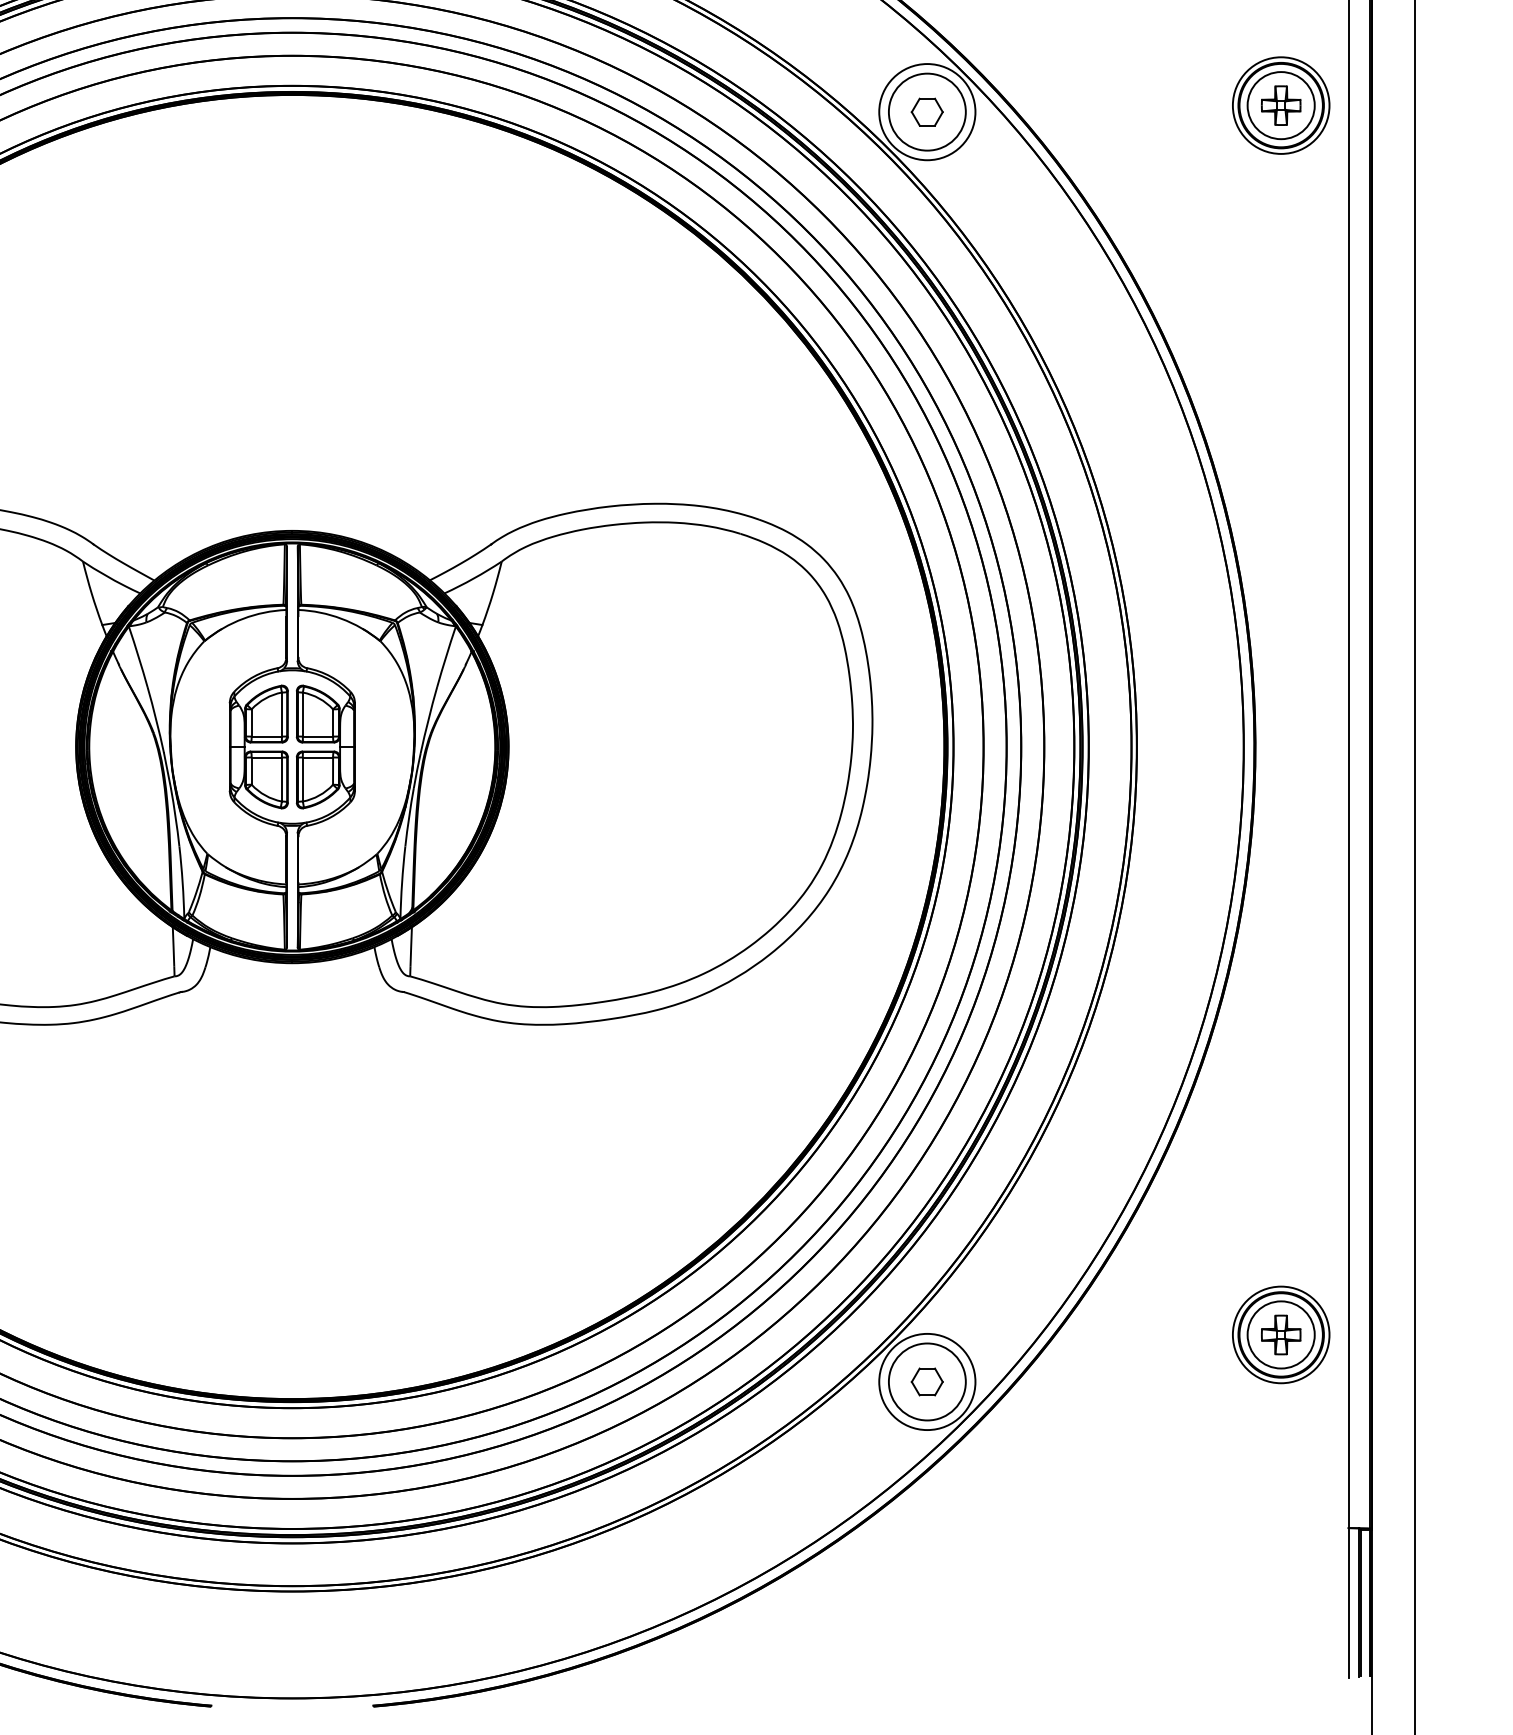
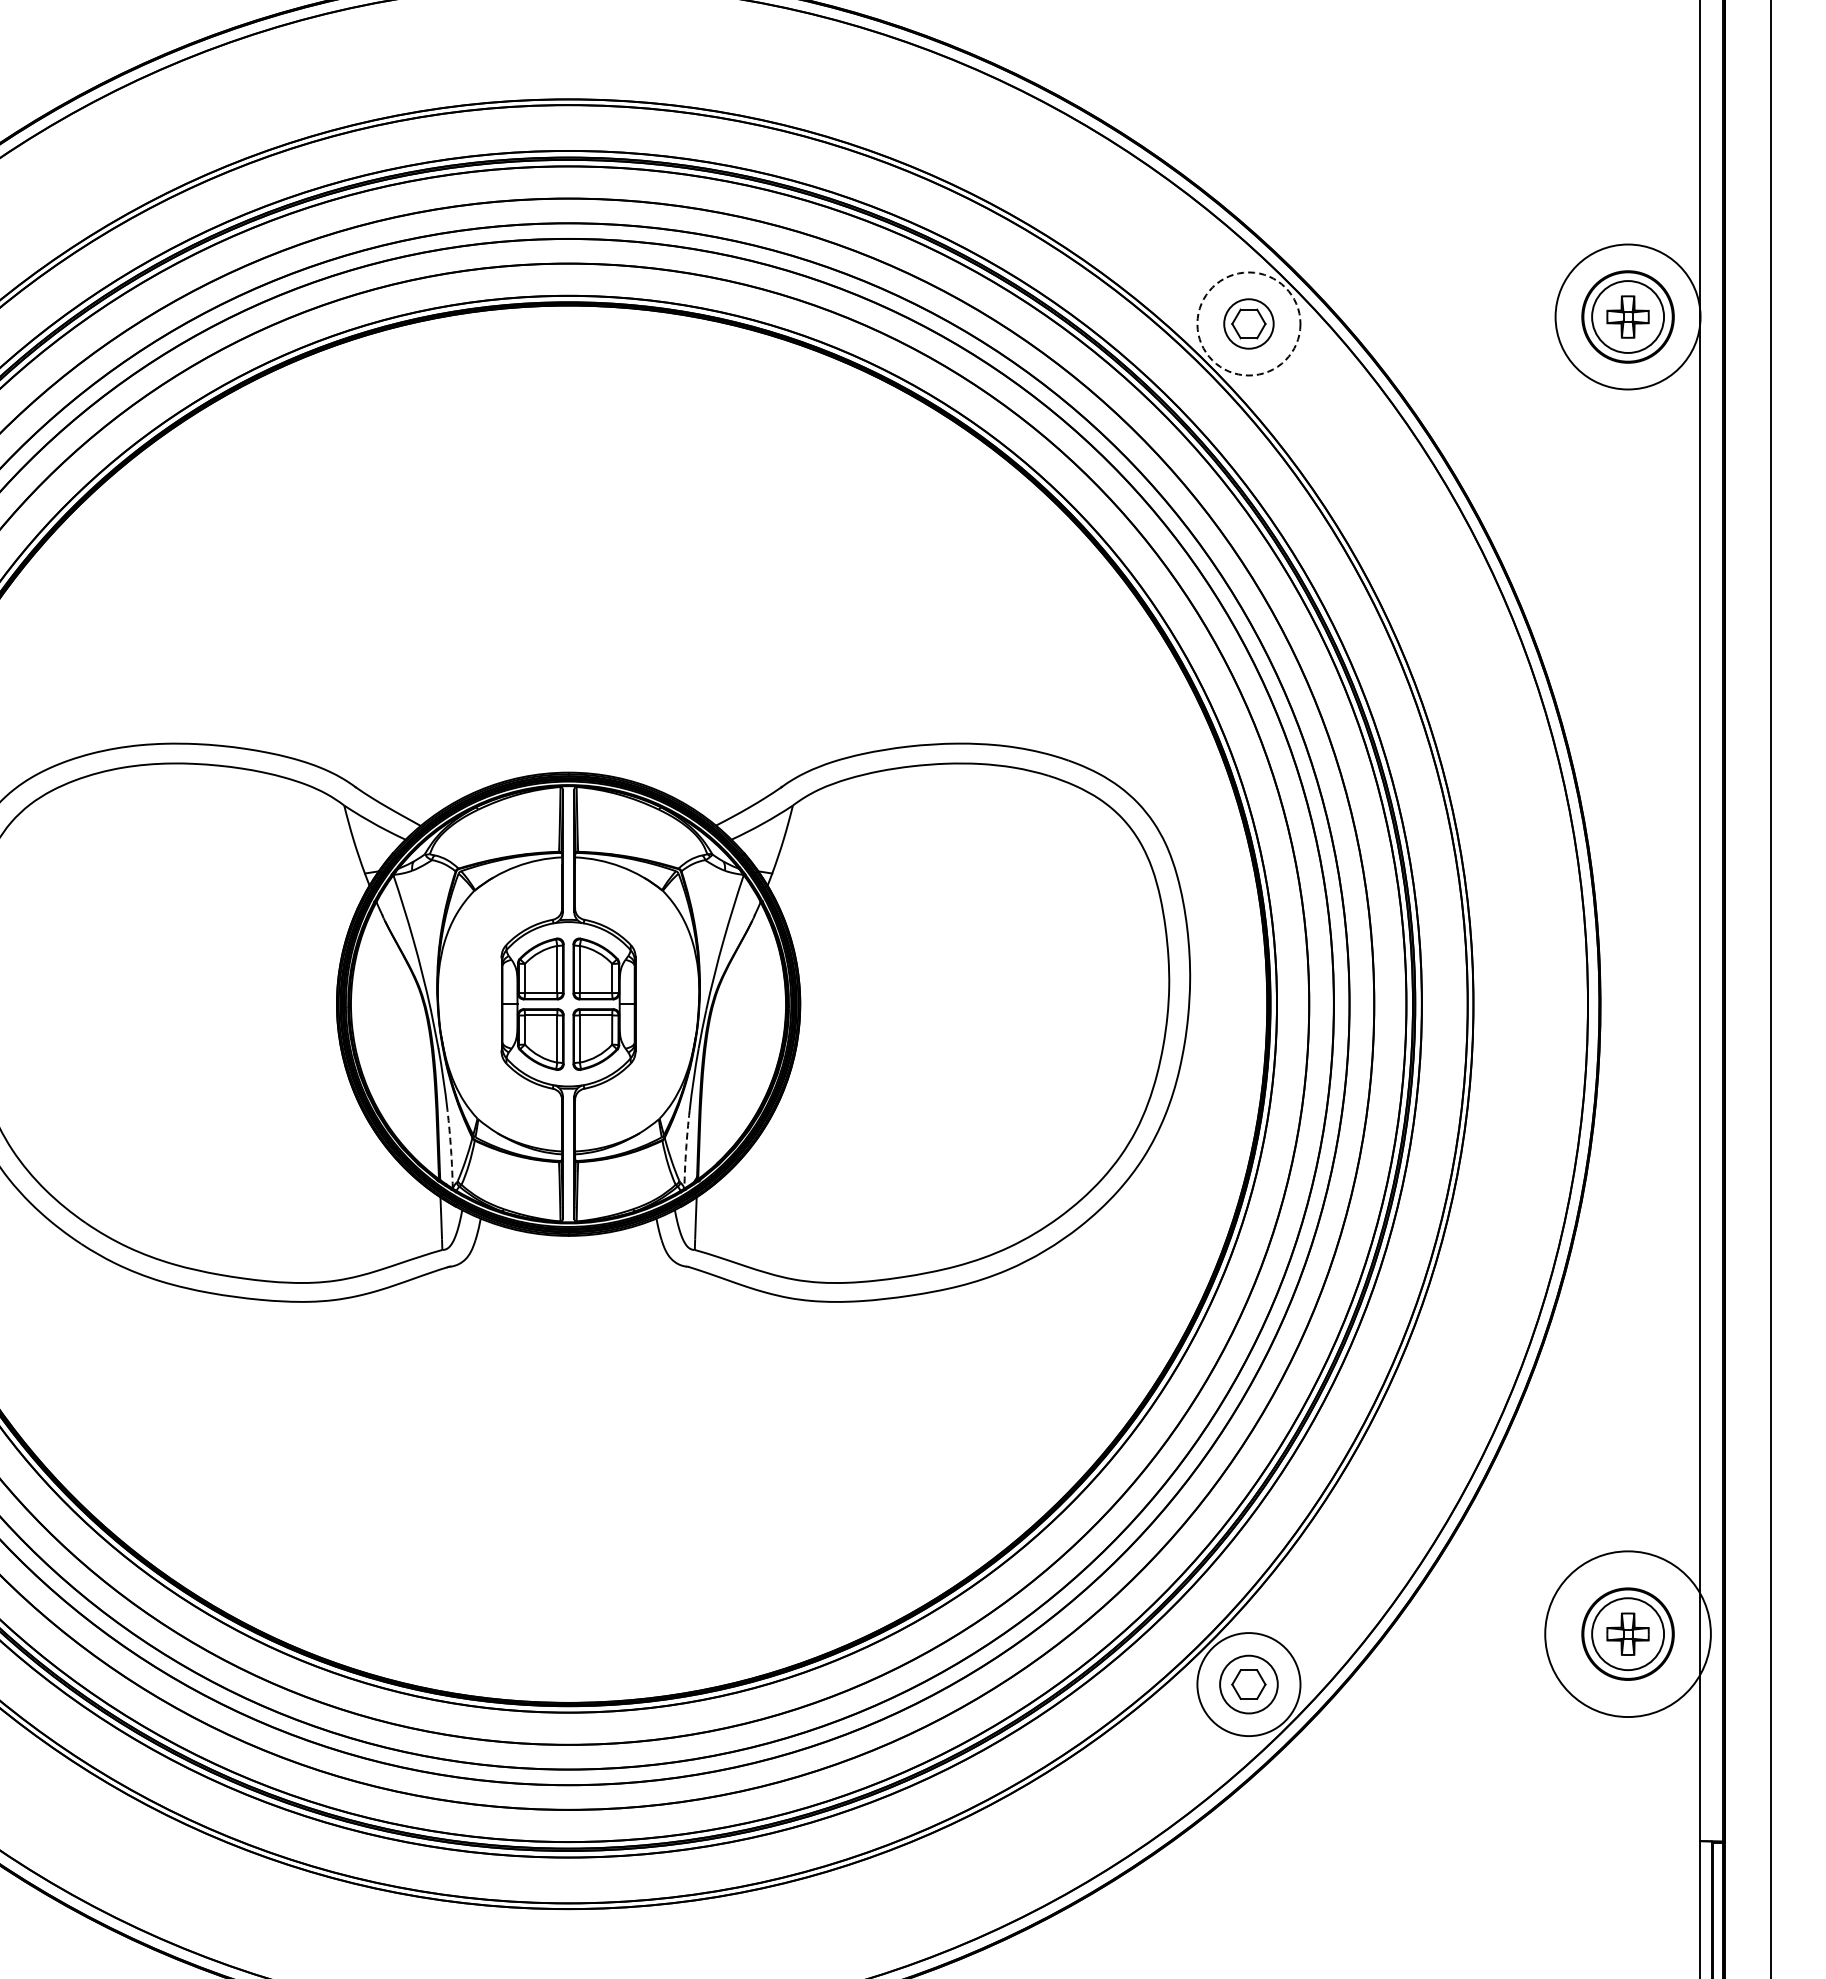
circle: (1280, 105) -> (1627, 316), size x1.4
circle: (926, 111) -> (1248, 323), size x0.6
circle: (926, 111) -> (1248, 323), solid -> dashed
arc: (183, 882) -> (451, 1149), solid -> dashed
arc: (402, 882) -> (686, 1149), solid -> dashed
circle: (1280, 1334) -> (1627, 1633), size x1.6
circle: (926, 1381) -> (1248, 1684), size x0.7

